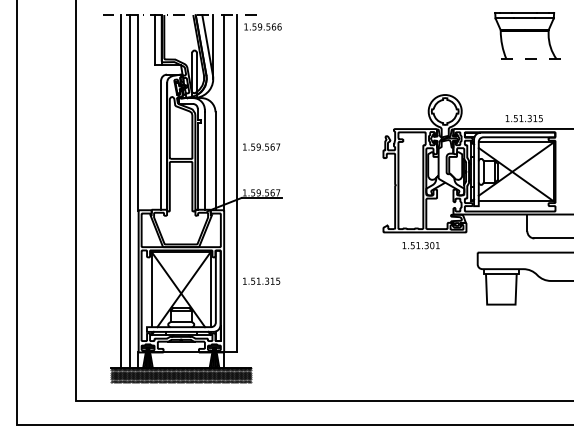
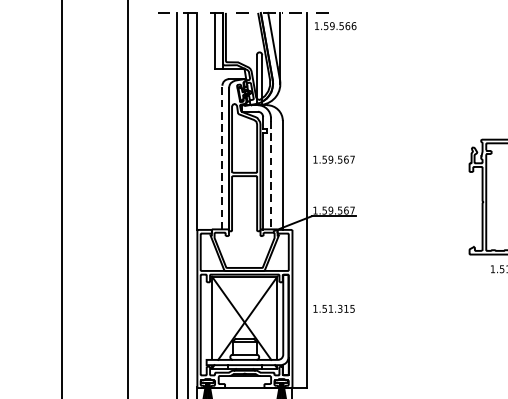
line: (224, 112) -> (292, 121), removed
line: (161, 145) -> (222, 157), solid -> dashed
line: (204, 161) -> (270, 175), solid -> dashed

